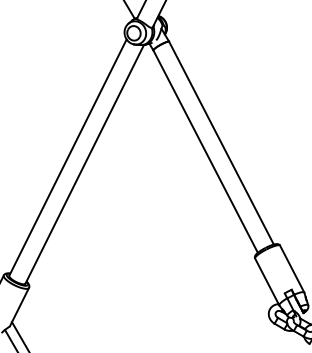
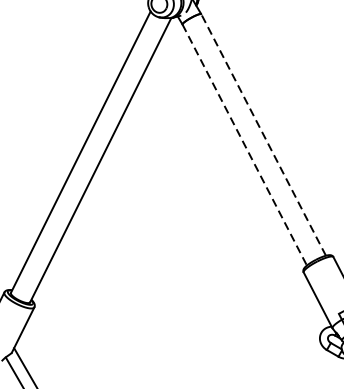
line: (221, 142) -> (263, 134), solid -> dashed
line: (205, 151) -> (244, 144), solid -> dashed

